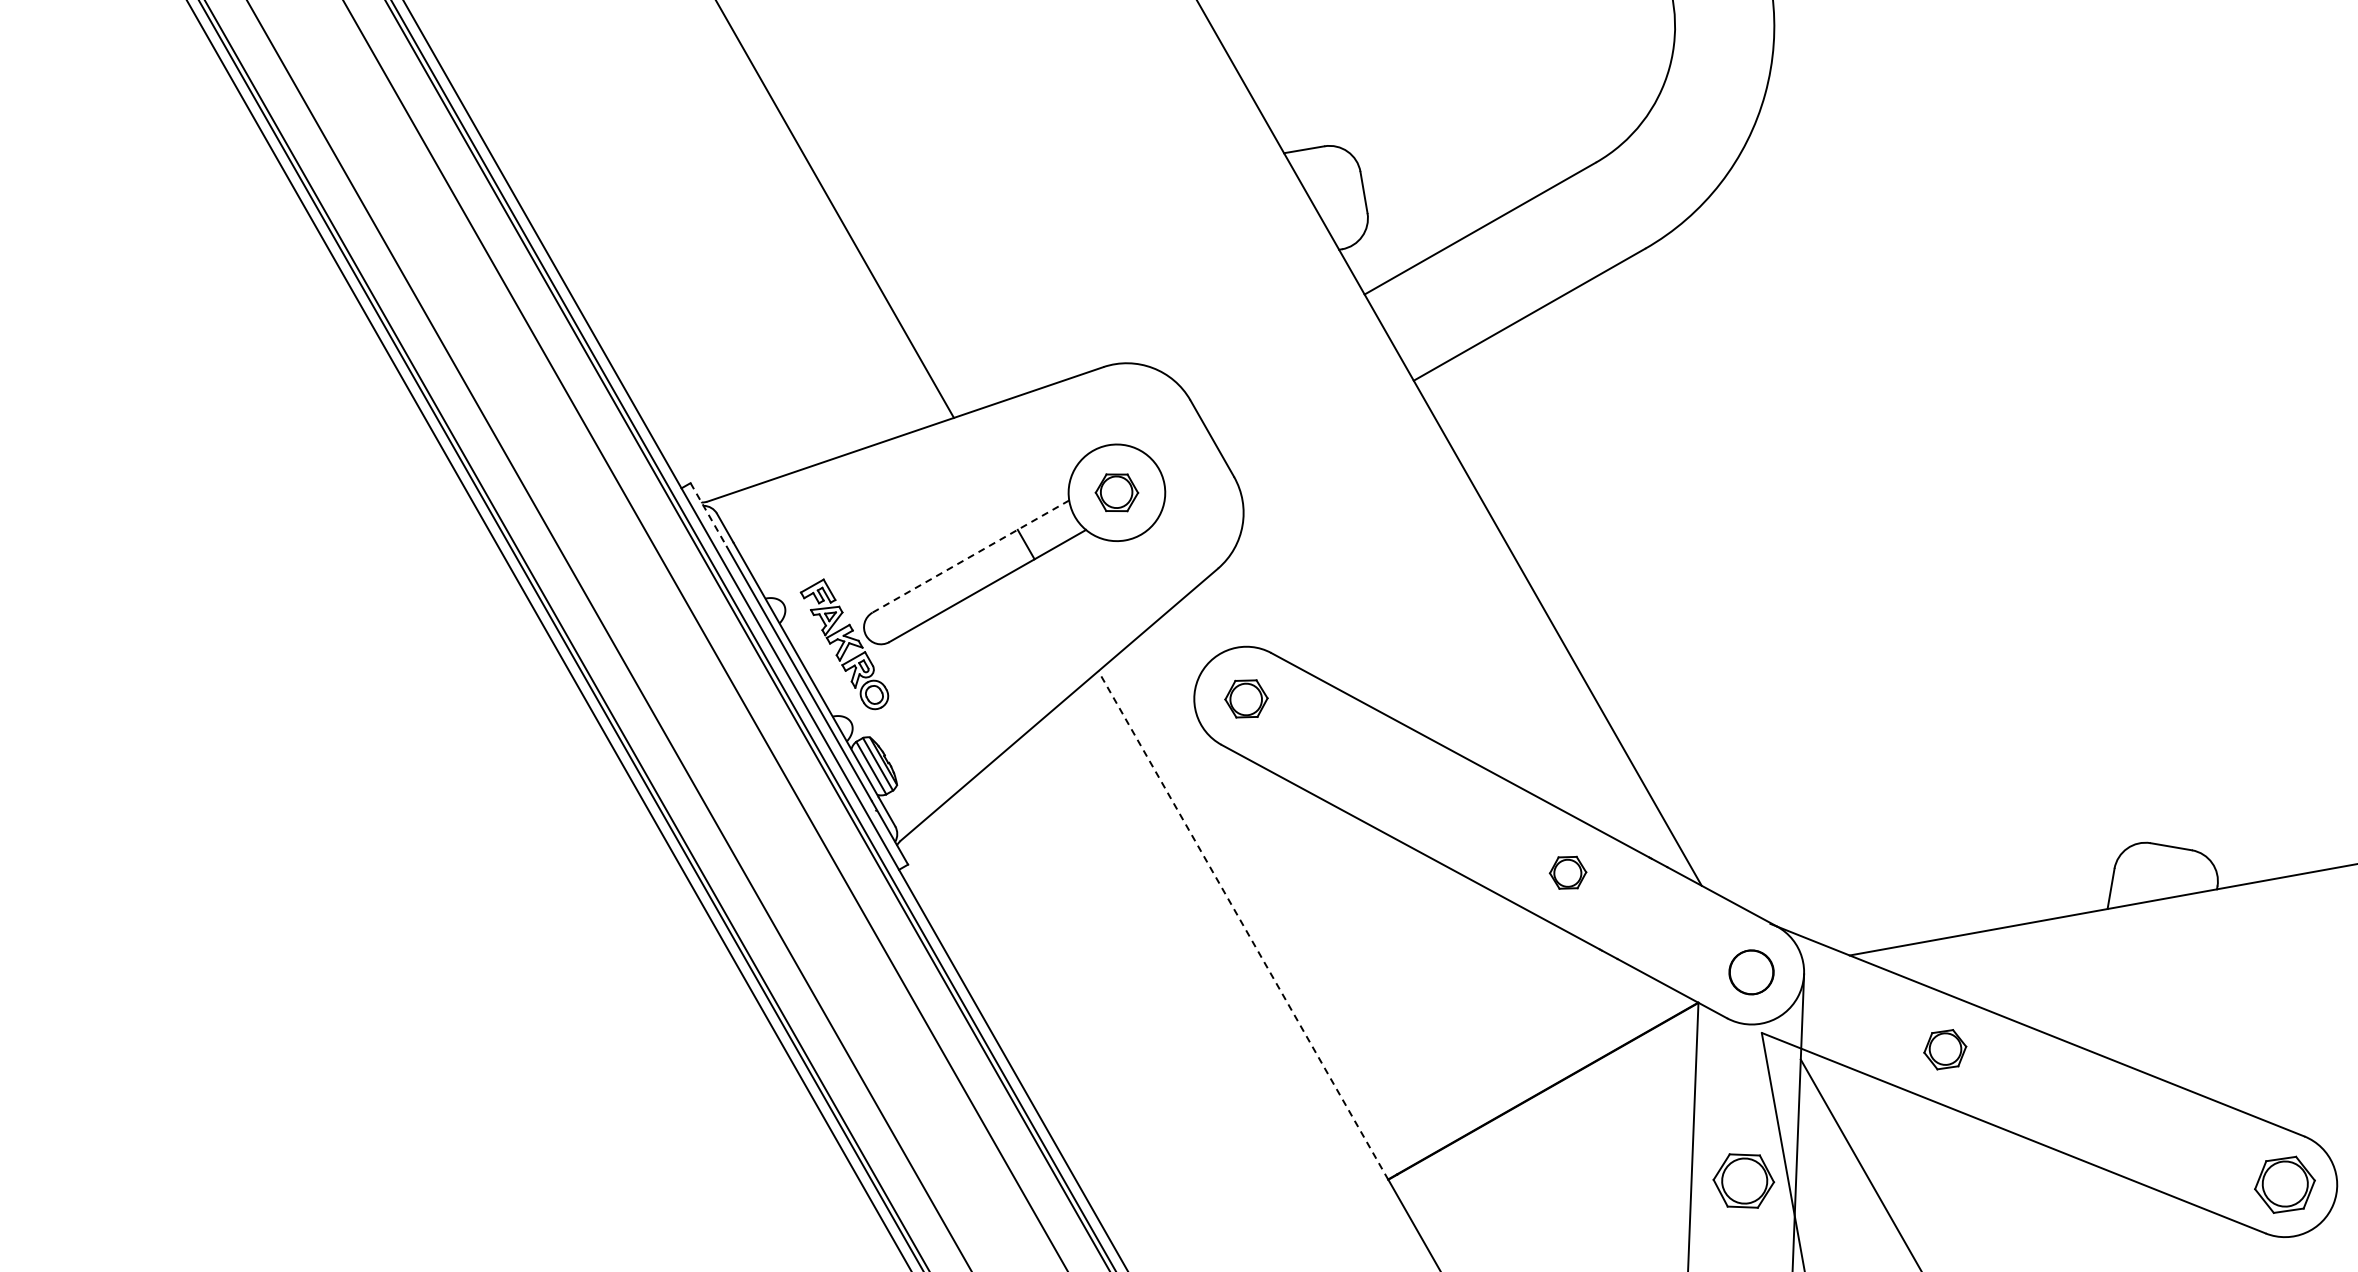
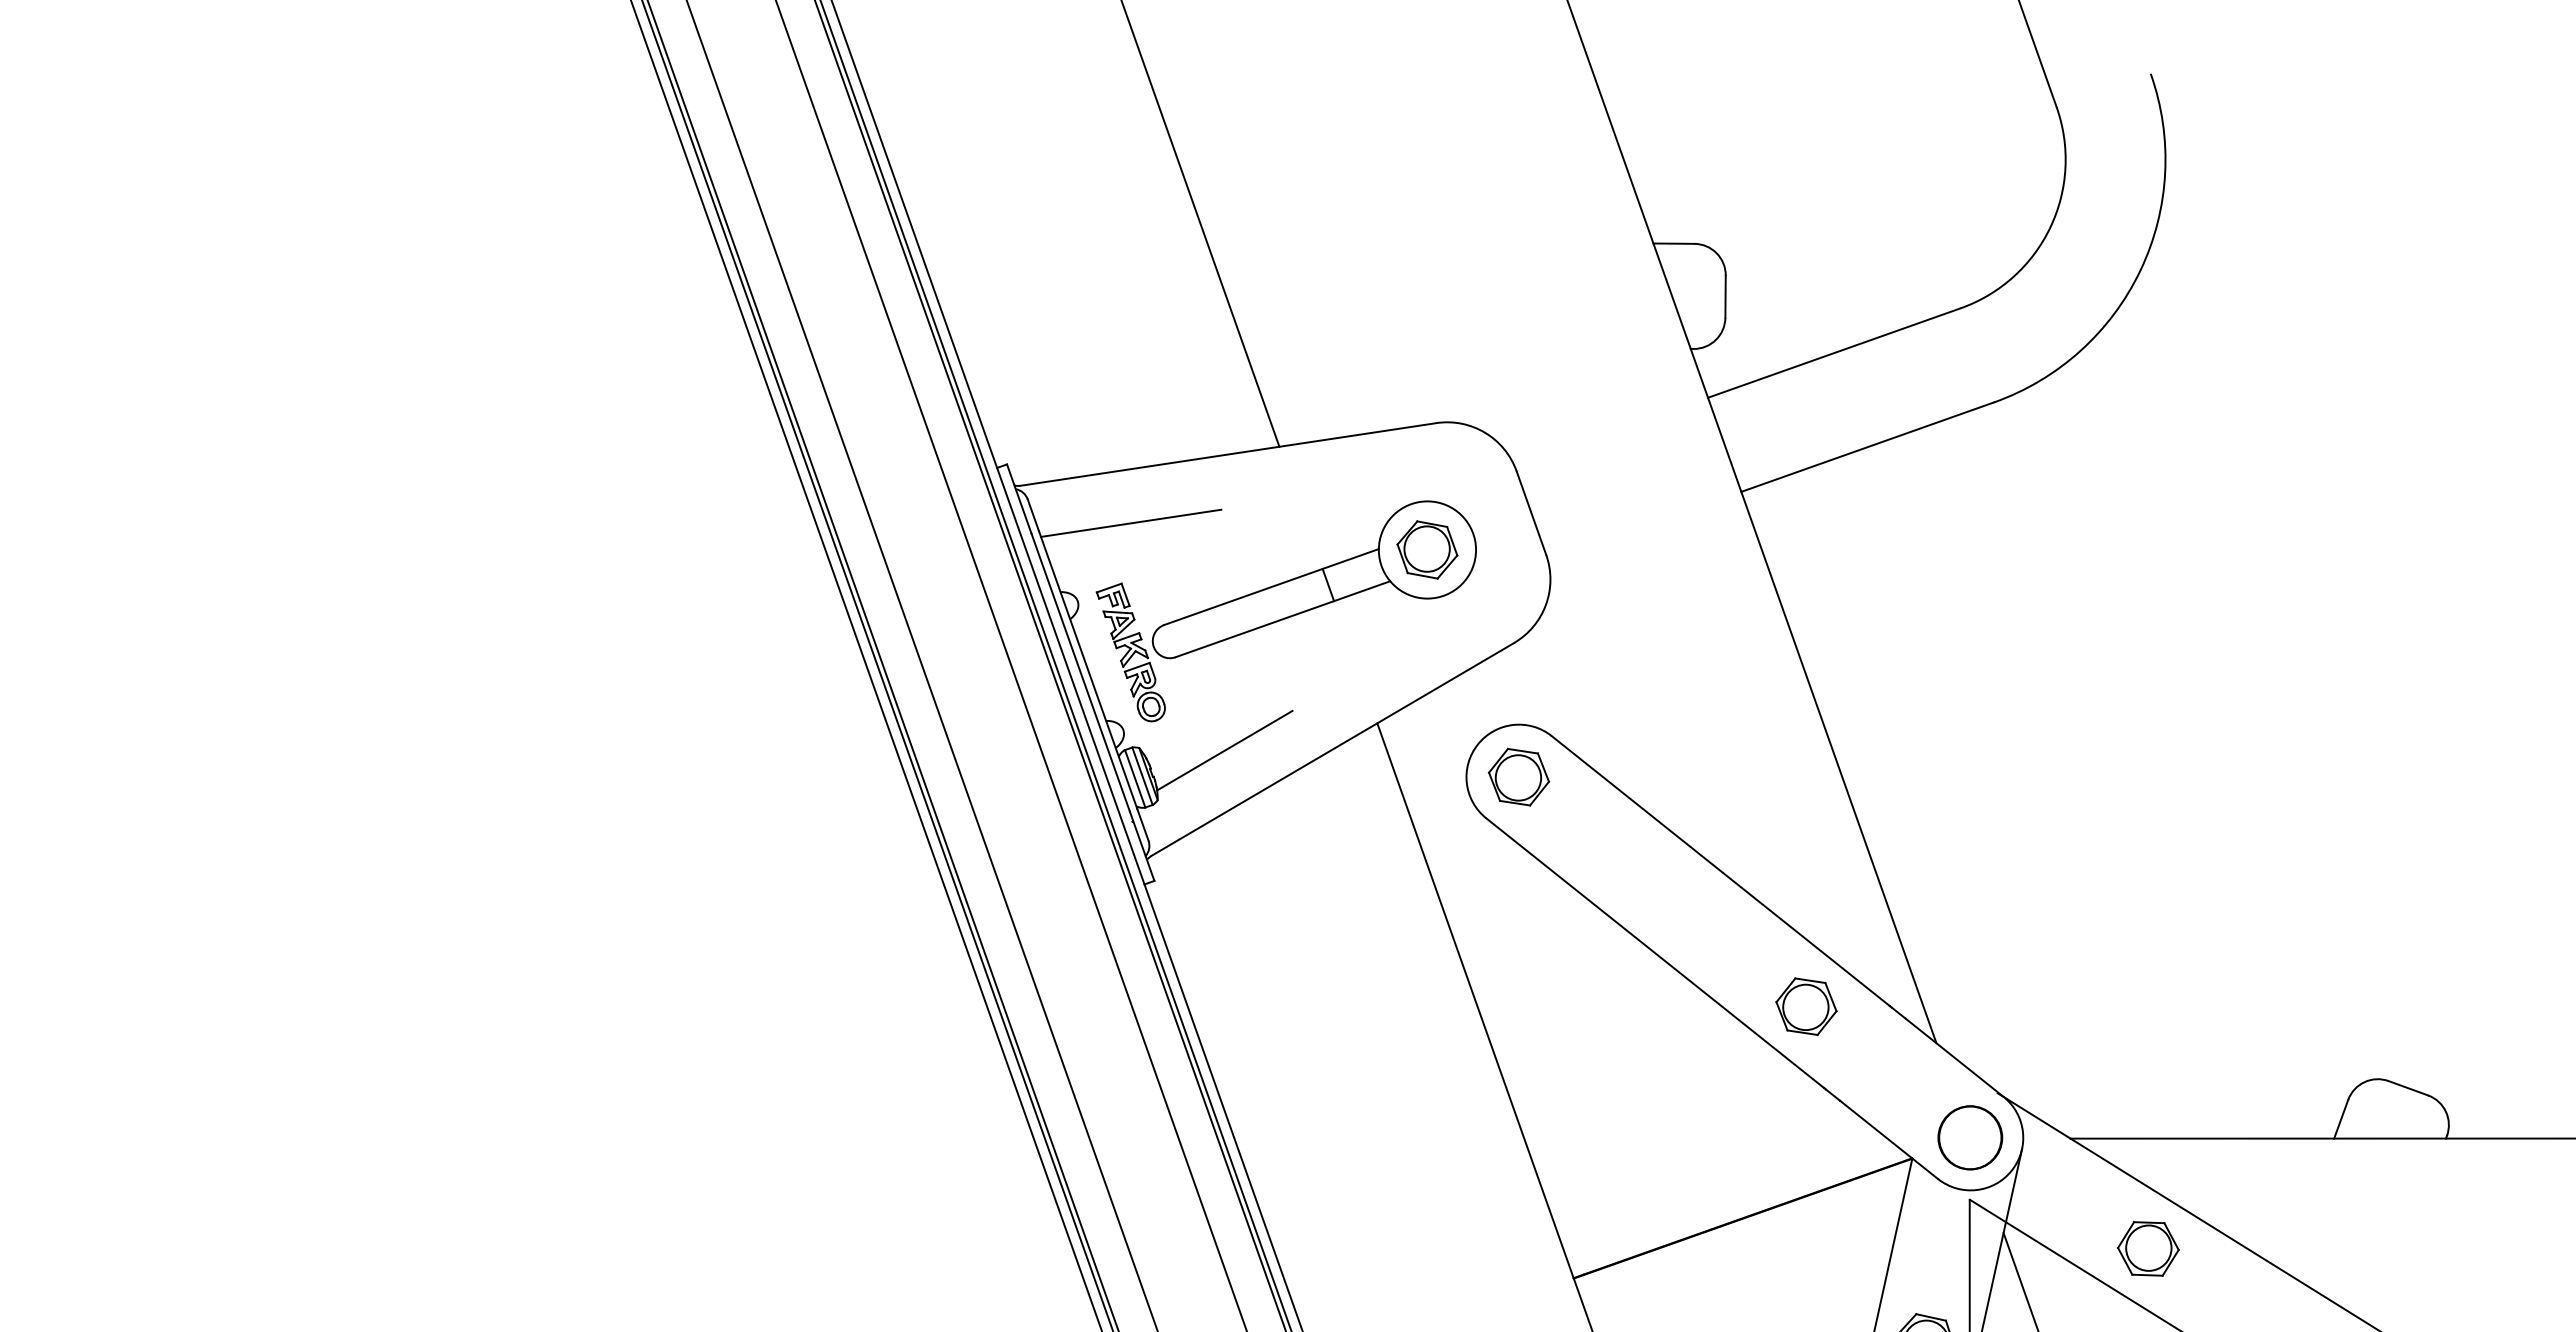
part: (1116, 492) -> (1427, 549), size x1.43
line: (708, 515) -> (1019, 499), dashed -> solid
line: (822, 518) -> (1131, 522), added
line: (970, 556) -> (1271, 587), dashed -> solid
part: (1245, 698) -> (1518, 776), size x1.43
line: (953, 724) -> (1224, 750), added
part: (1568, 872) -> (1806, 1006), size x1.67
line: (1243, 925) -> (1475, 1000), dashed -> solid
part: (1751, 971) -> (1970, 1137), size x1.43
part: (1945, 1049) -> (2148, 1248), size x1.43

